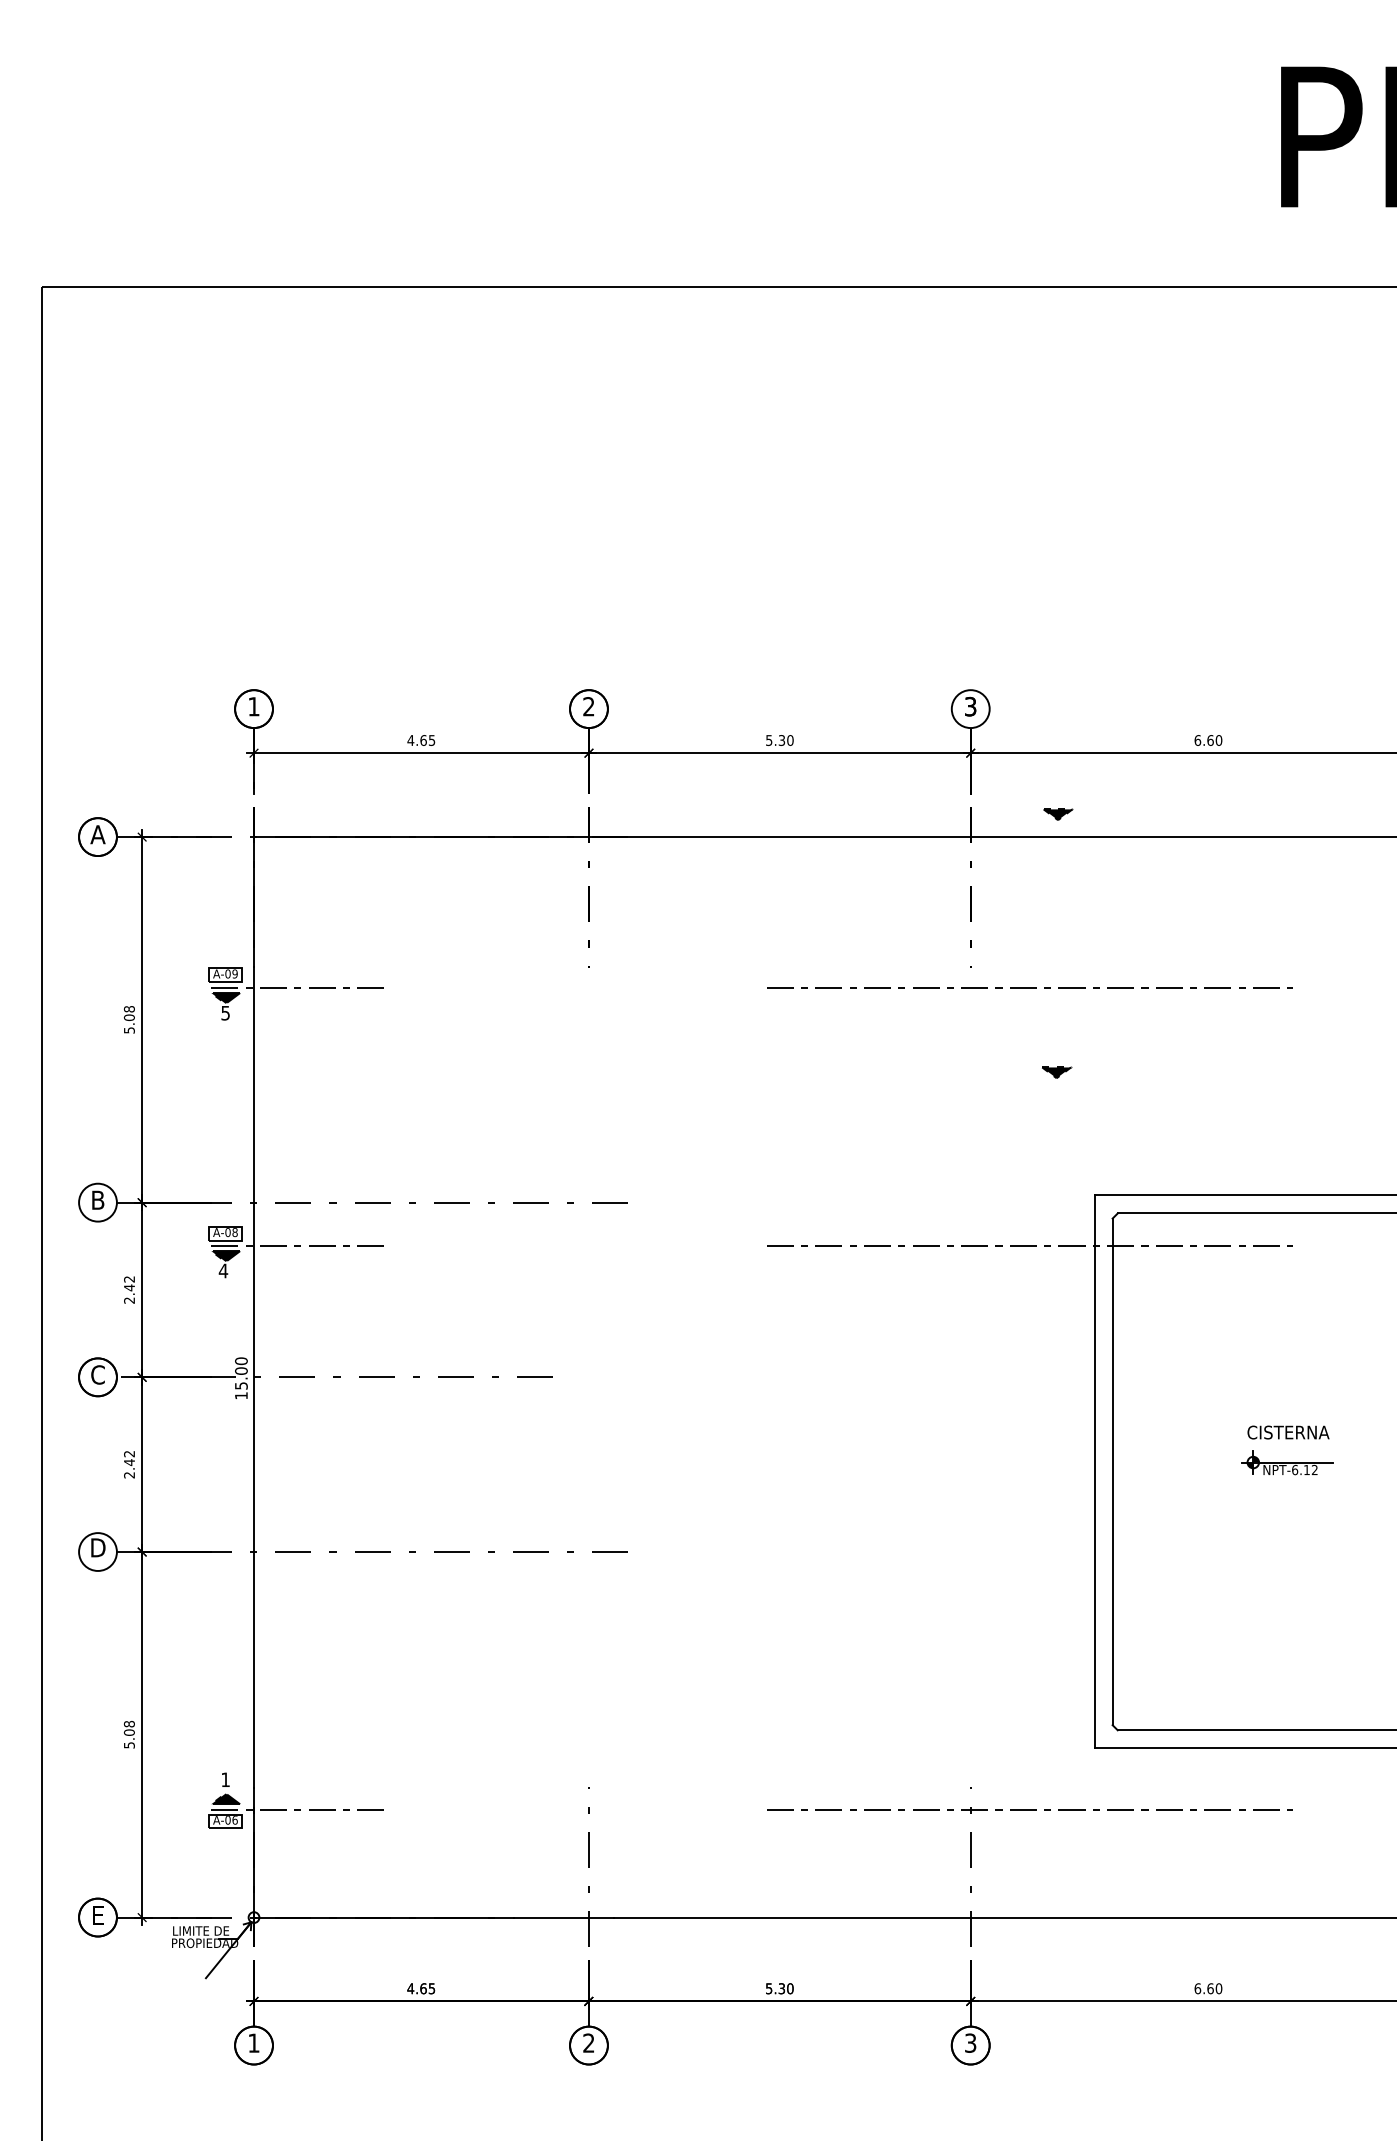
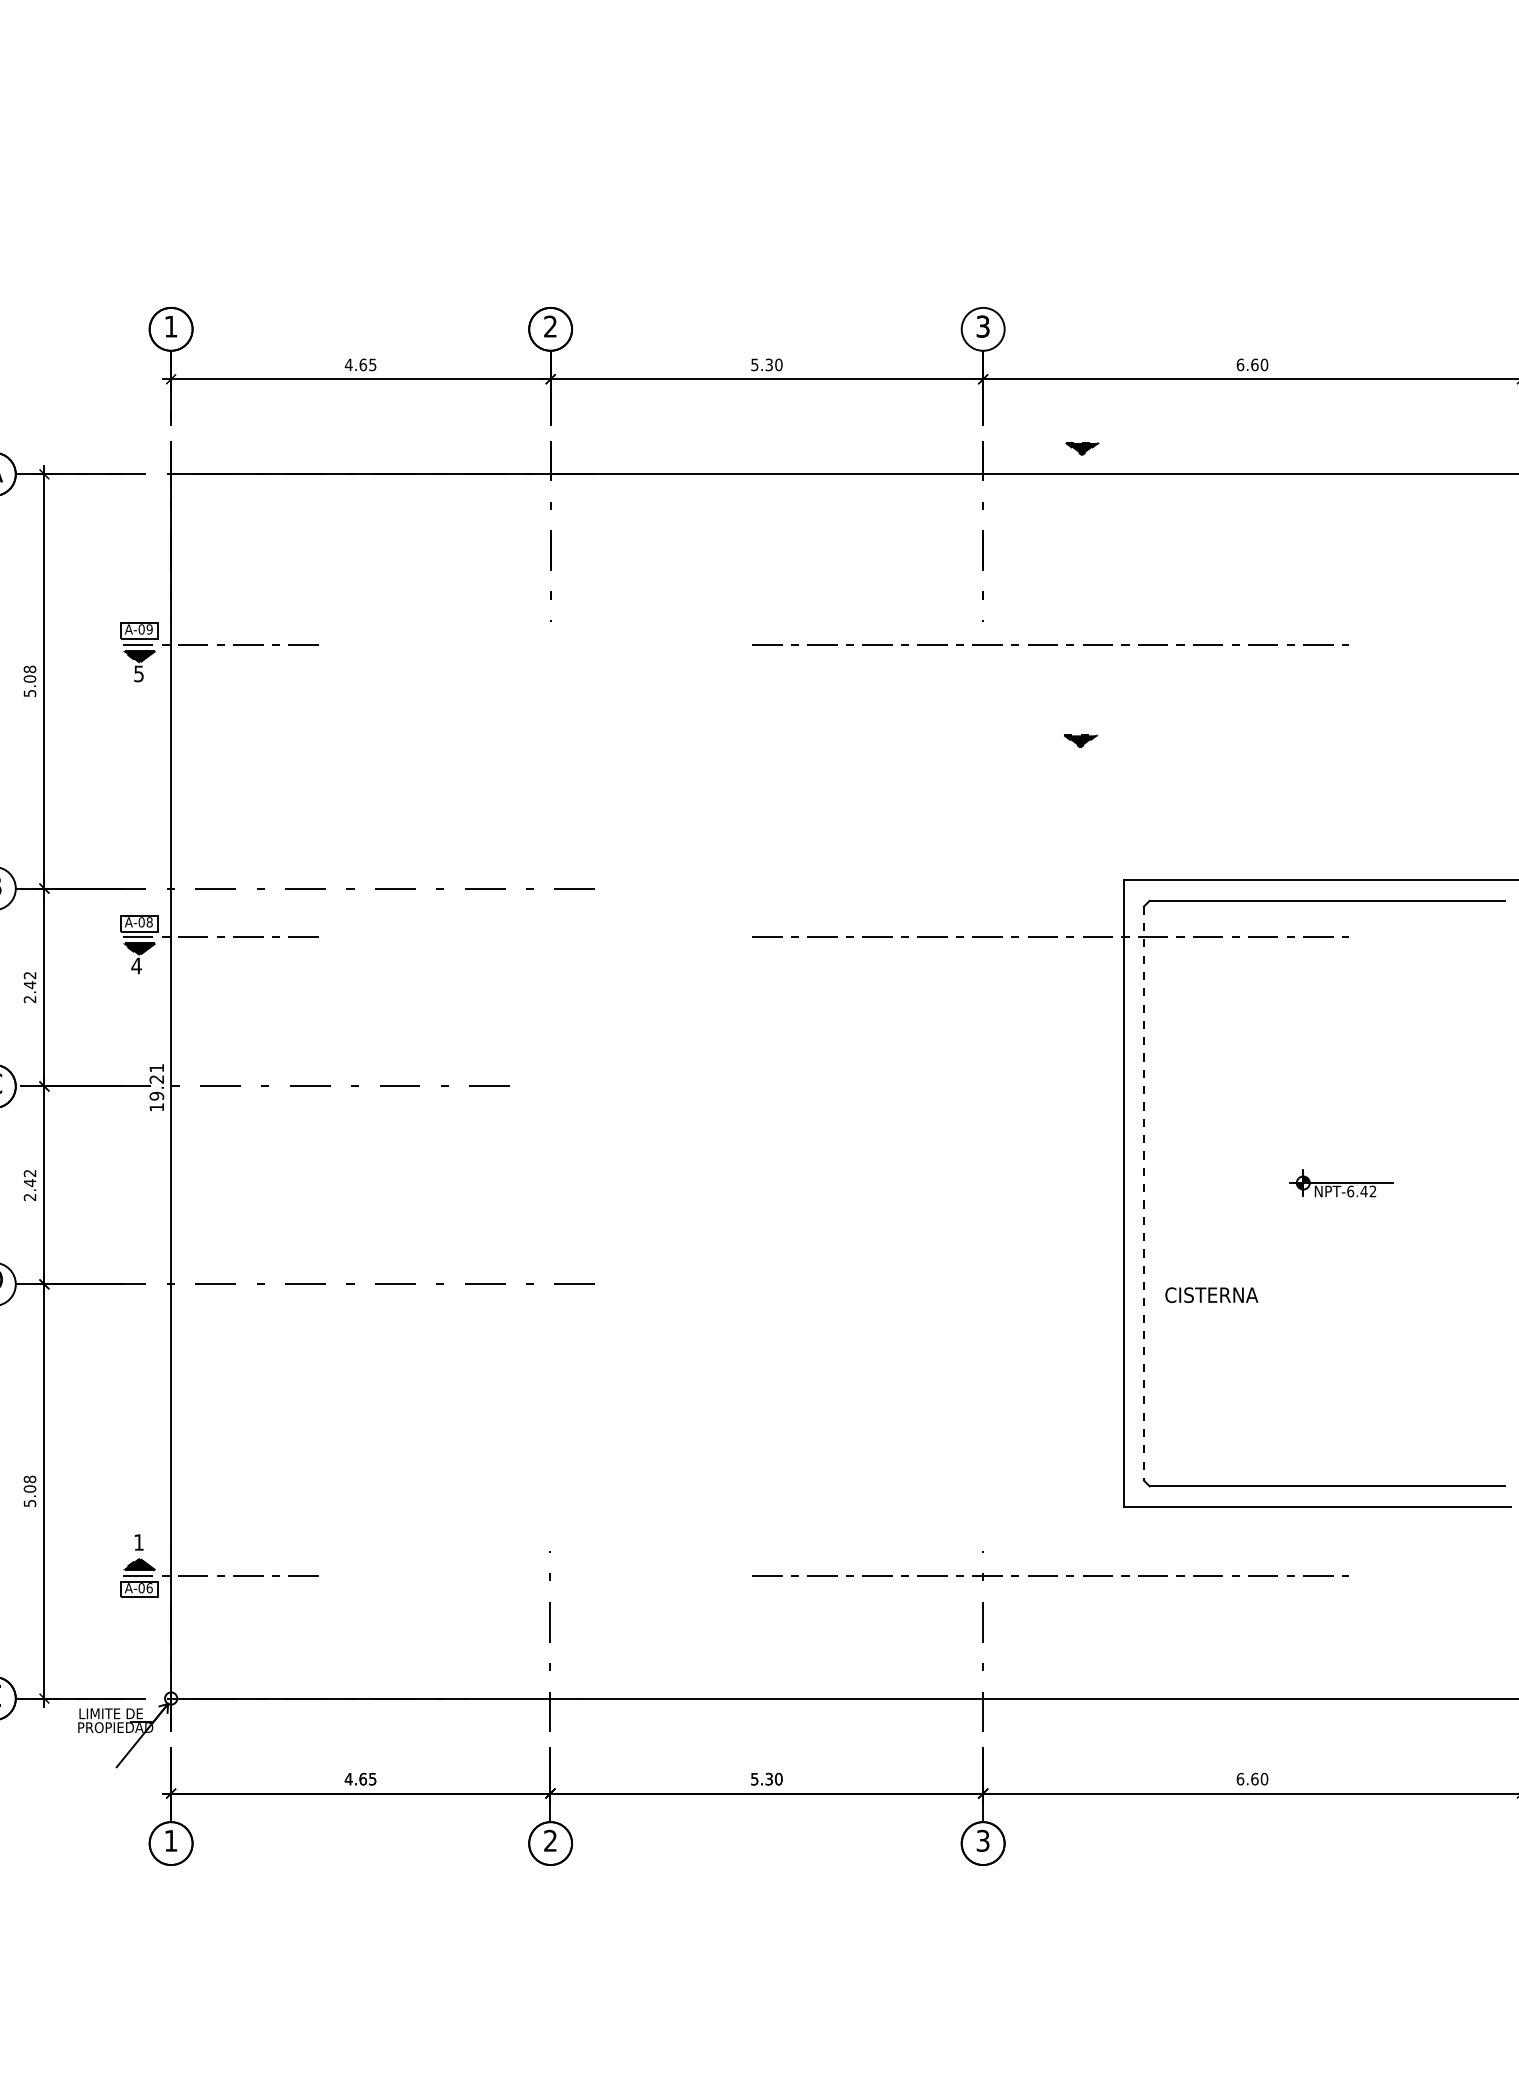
text: (241, 1373) -> (156, 1082), 15.00 -> 19.21
text: (1288, 1432) -> (1211, 1295), moved
text: (1306, 1470) -> (1363, 1192), NPT-6.12 -> NPT-6.42
line: (1112, 1472) -> (1143, 1194), solid -> dashed

